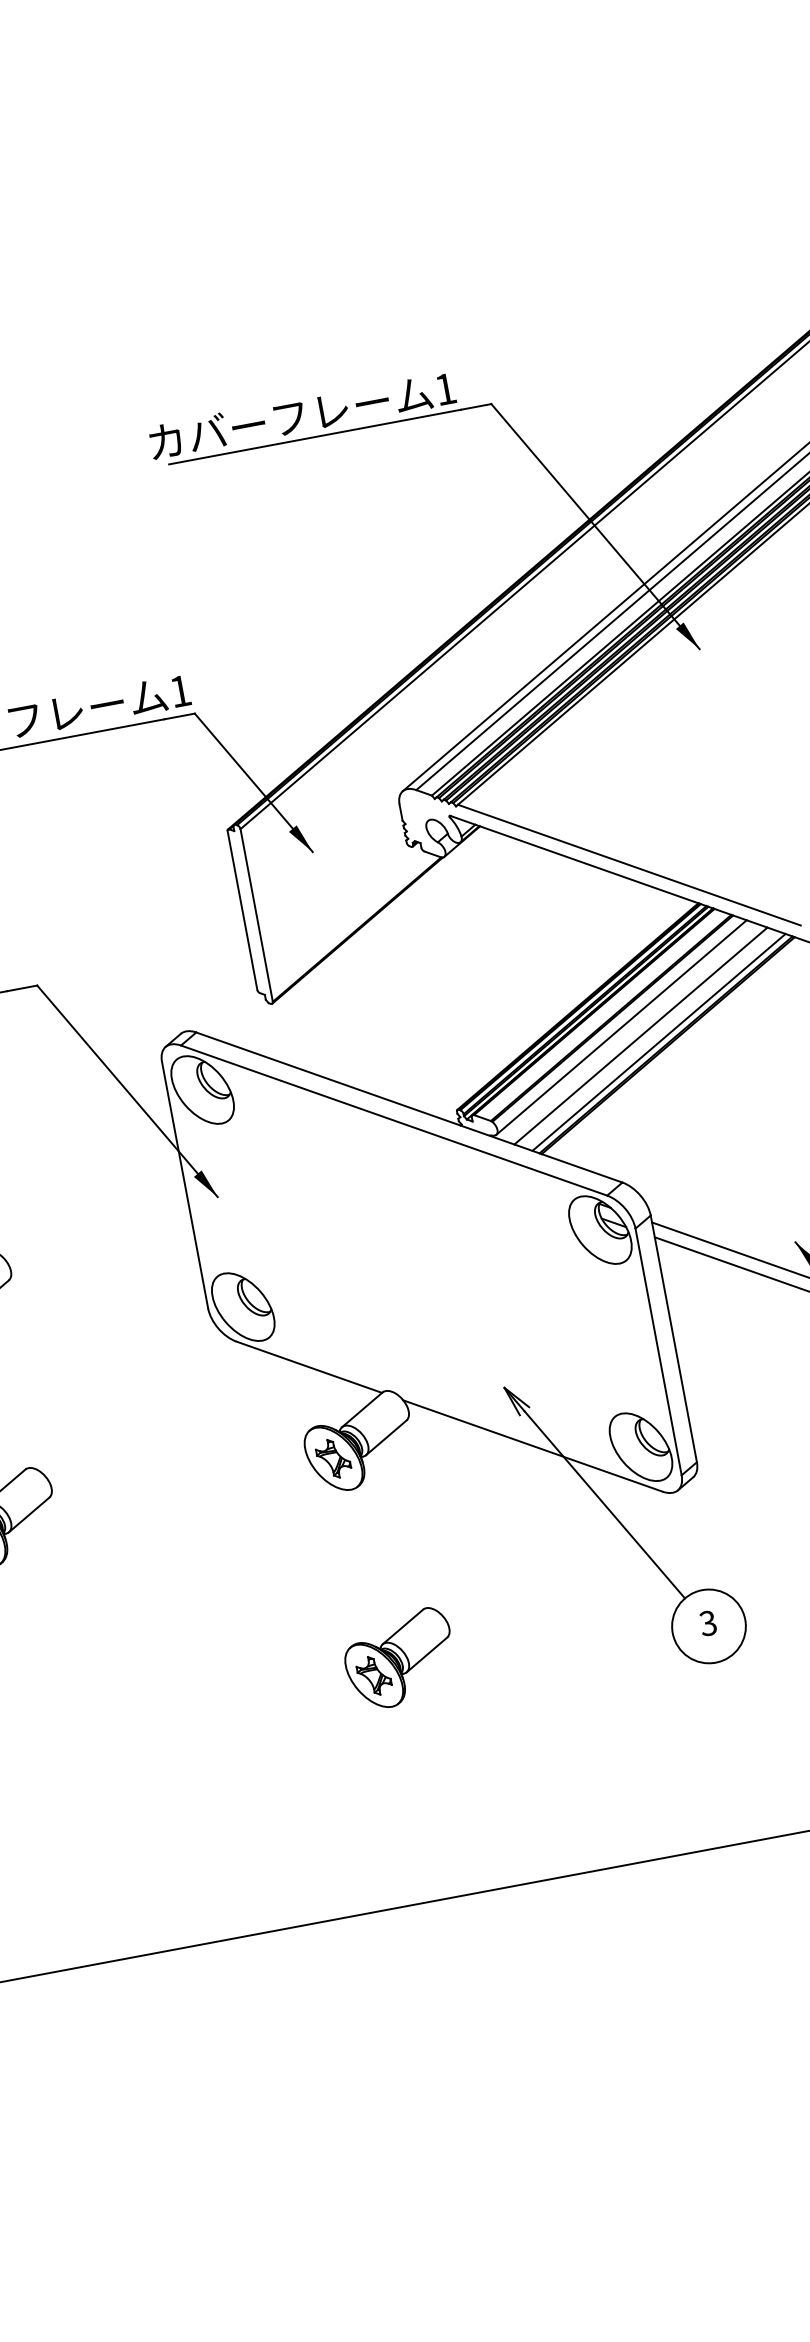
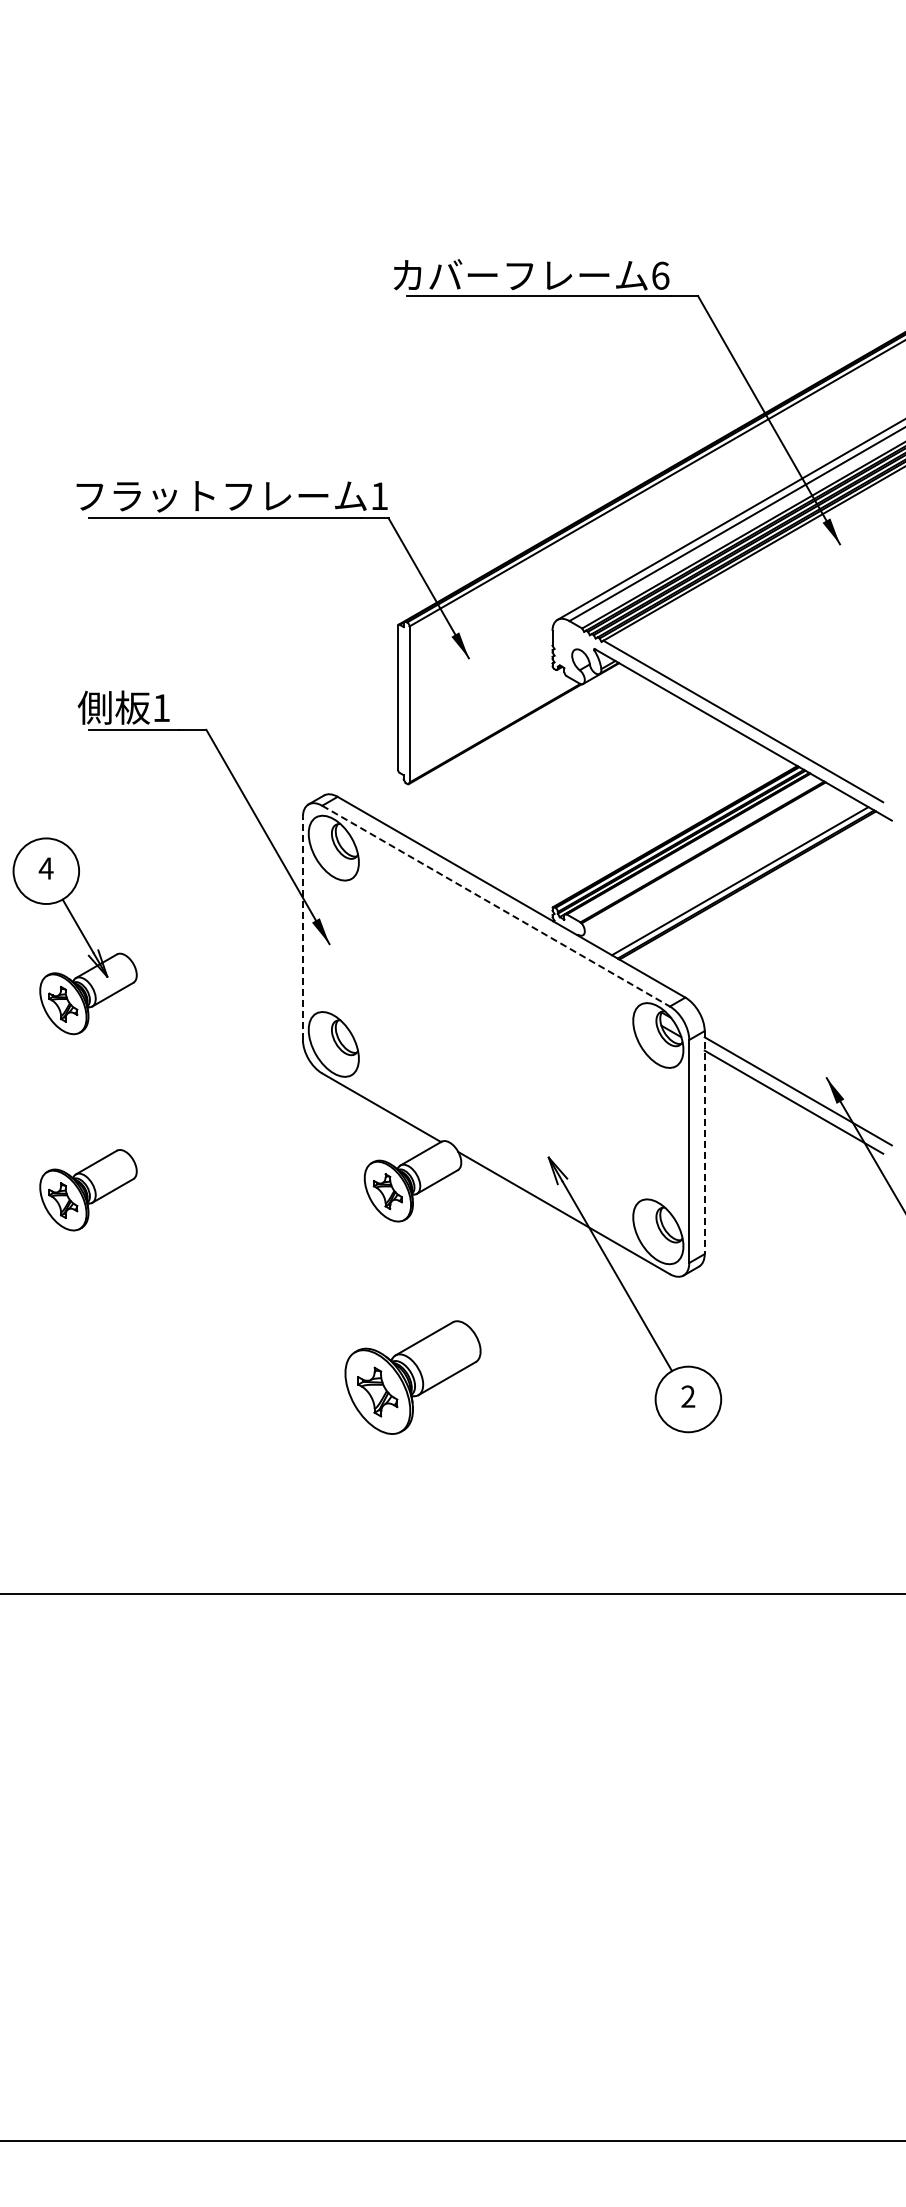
text: (445, 388) -> (660, 275), 1 -> 6
line: (620, 1027) -> (709, 861), removed
line: (640, 1035) -> (725, 872), removed
line: (394, 1120) -> (496, 906), solid -> dashed
line: (184, 1185) -> (302, 928), solid -> dashed
line: (673, 1338) -> (704, 1142), solid -> dashed
text: (708, 1623) -> (688, 1396), 3 -> 2
part: (399, 1659) -> (412, 1377), size x1.4

